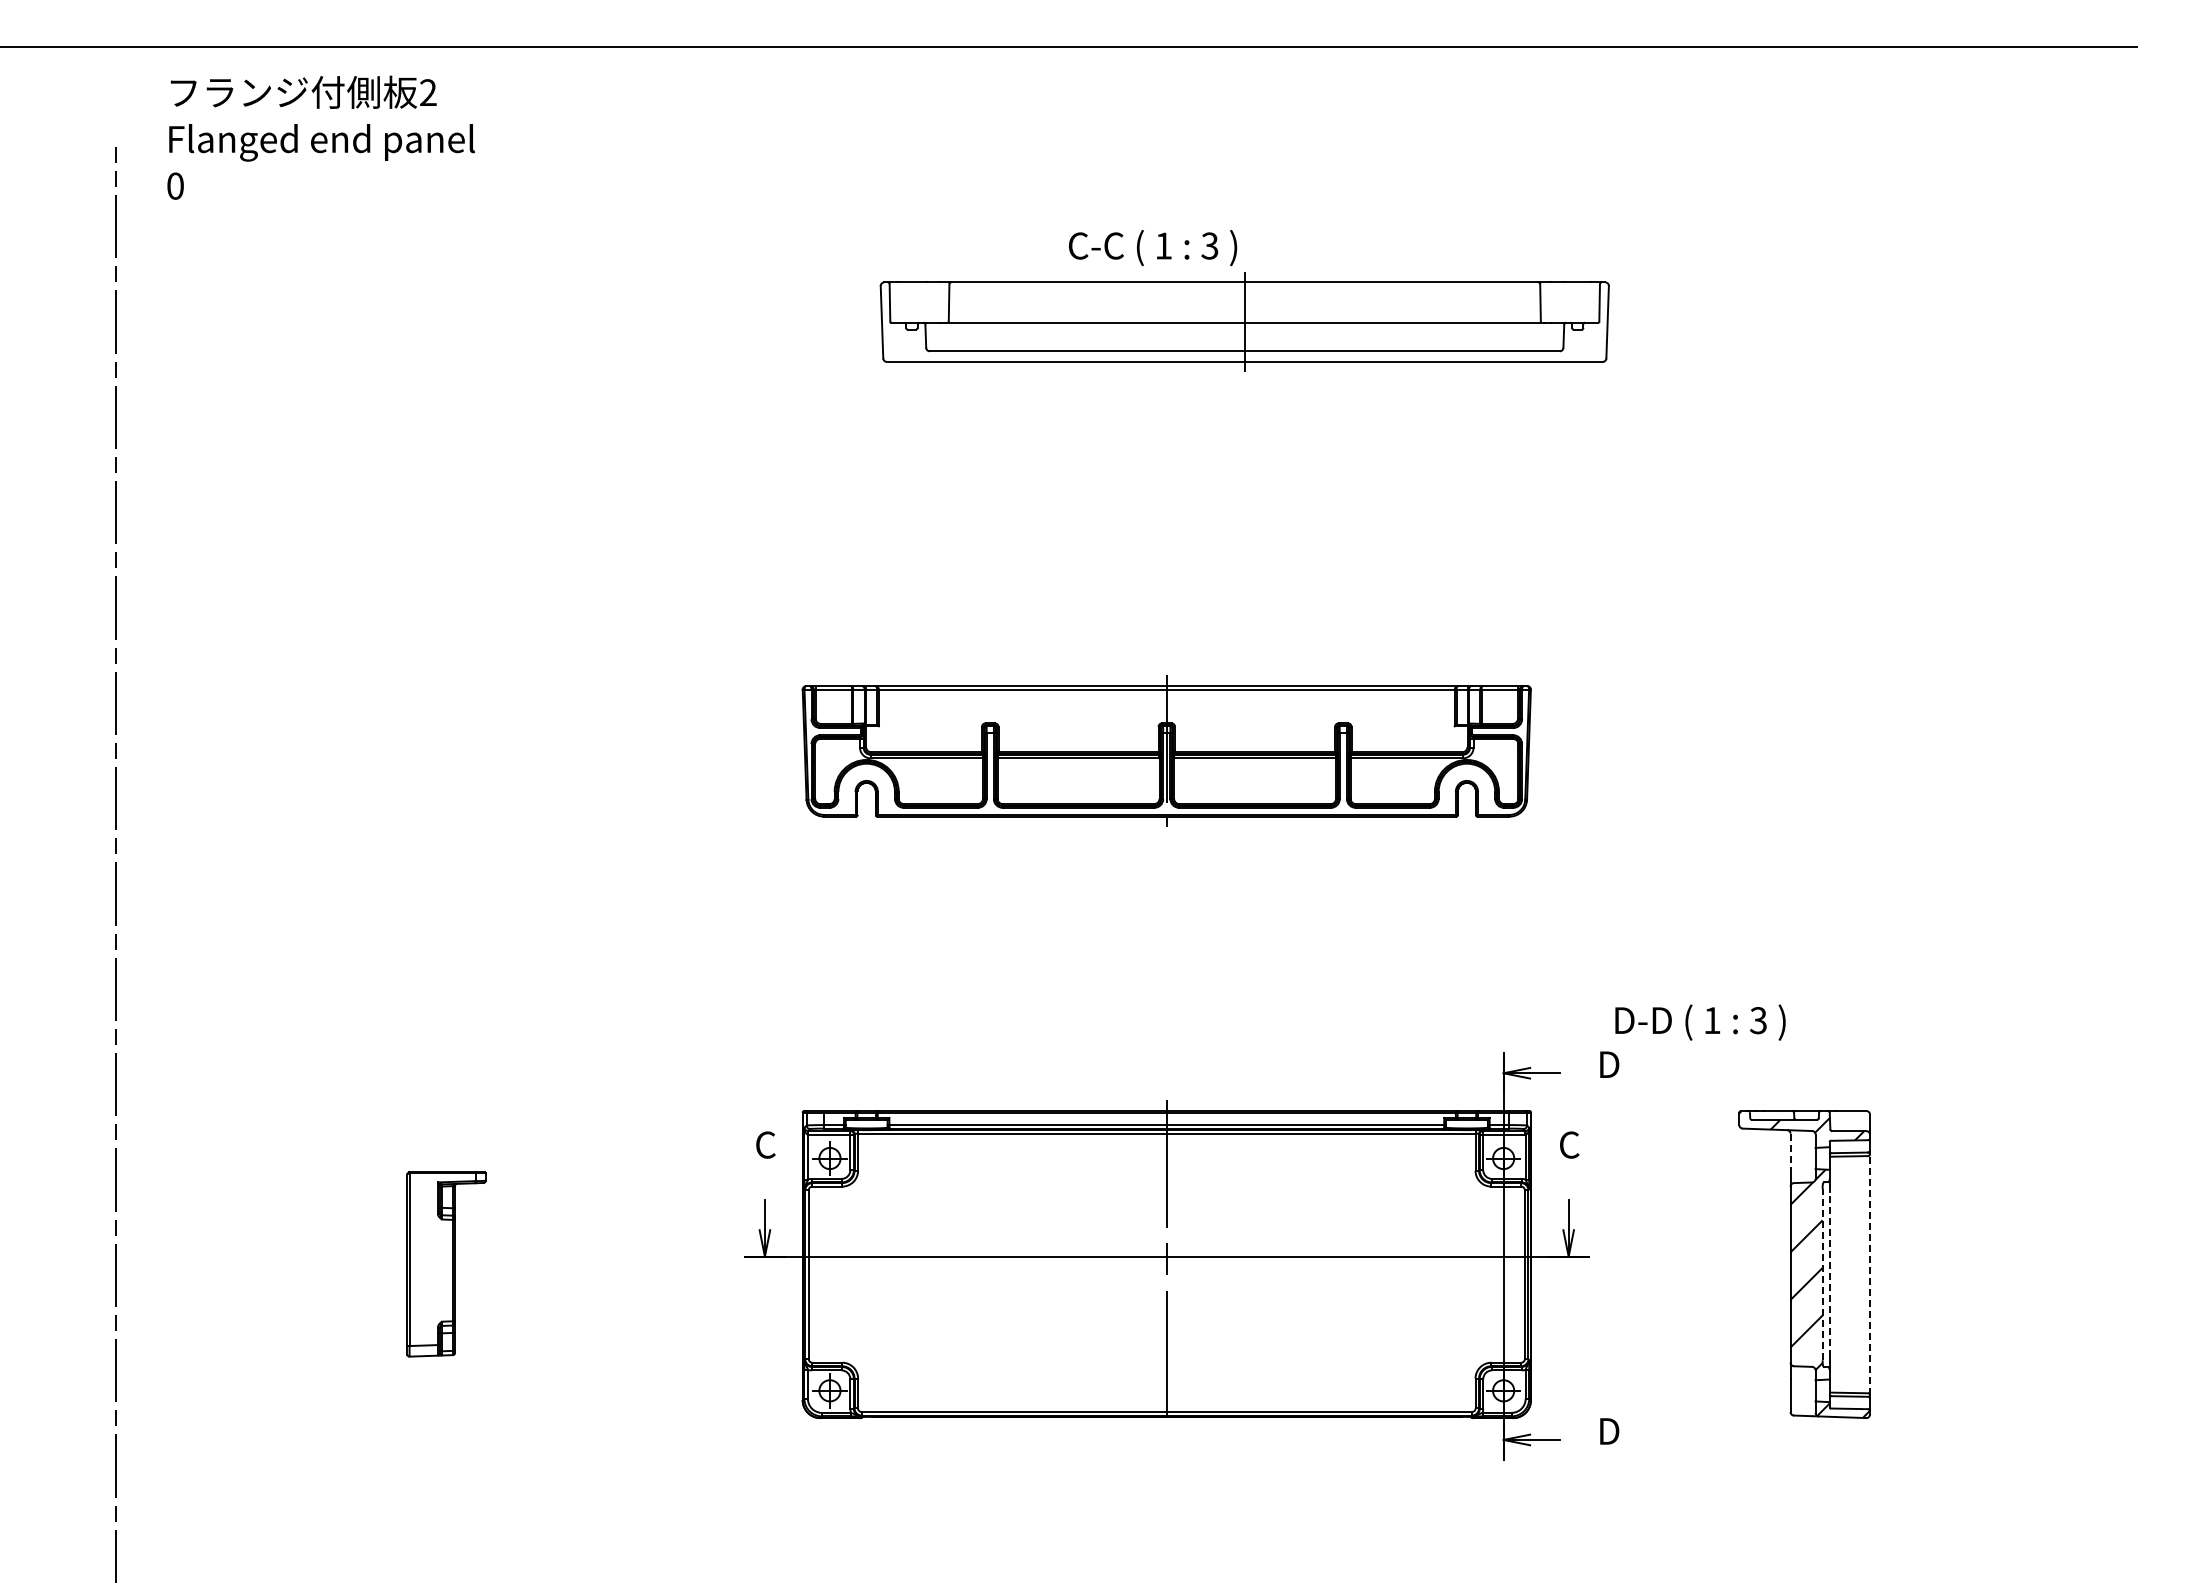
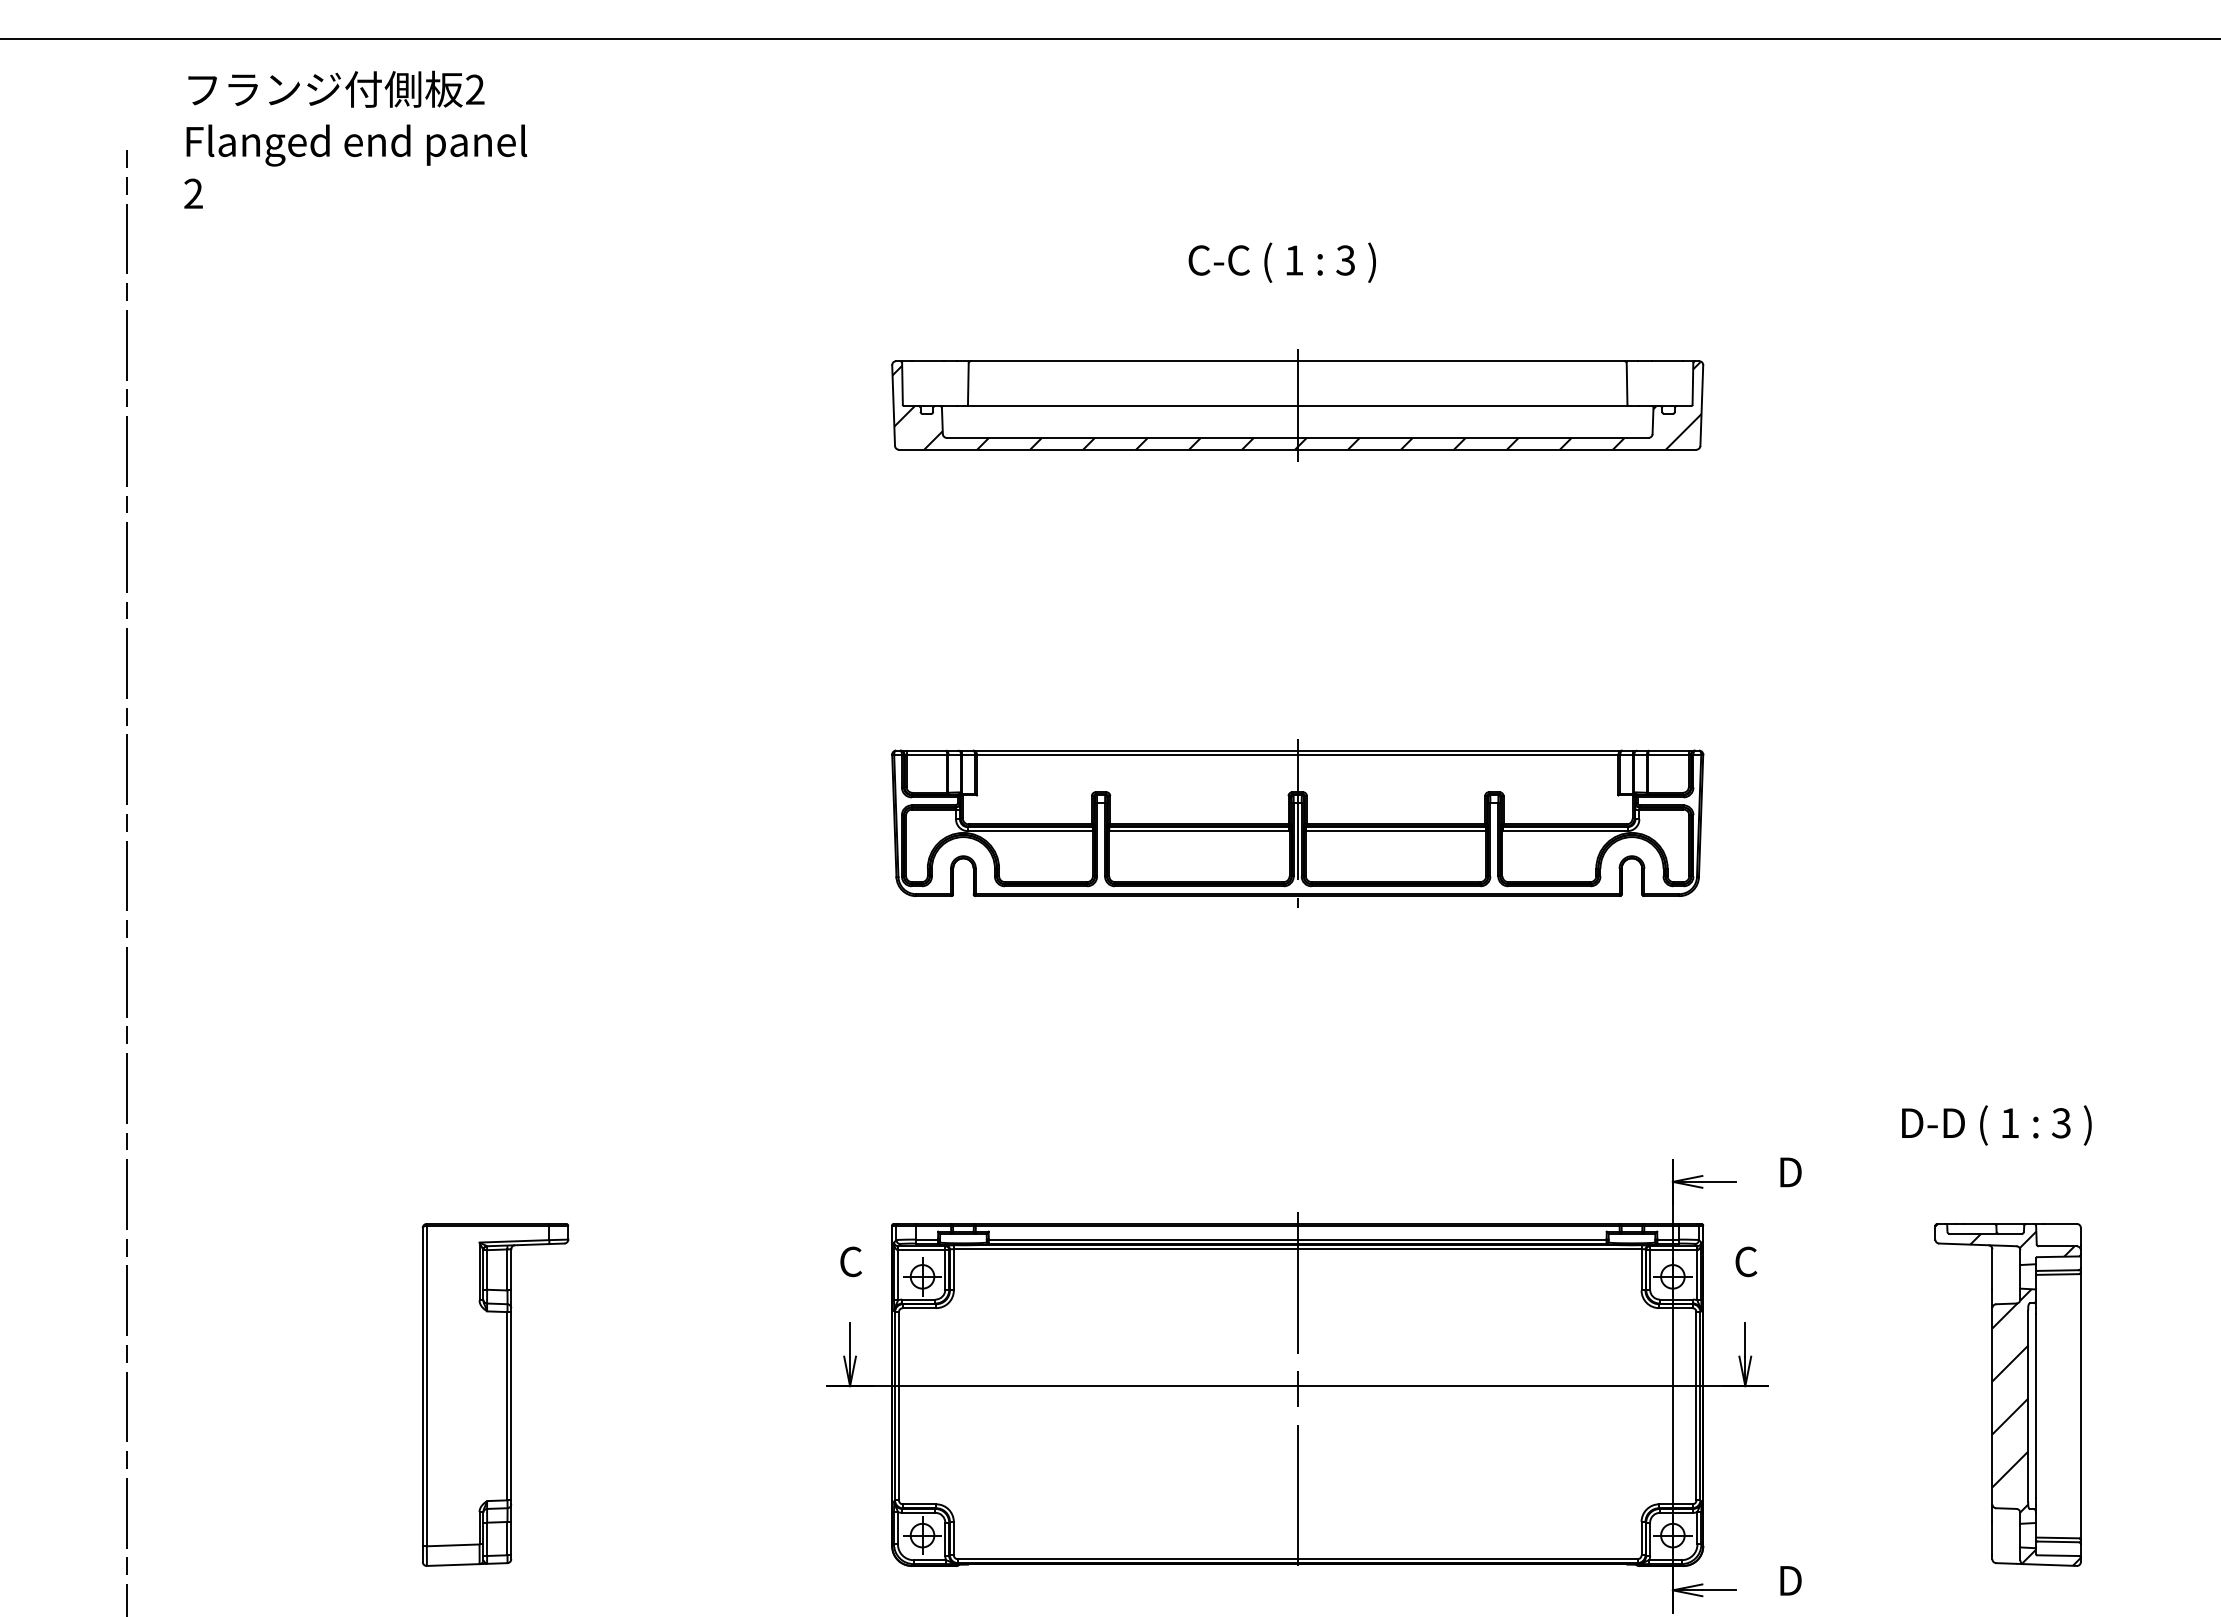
text: (175, 185) -> (193, 193), 0 -> 2
part: (1244, 321) -> (1297, 404), moved
text: (1700, 1022) -> (1996, 1125), moved
line: (1790, 1152) -> (1992, 1270), dashed -> solid
part: (446, 1264) -> (495, 1394), size x1.67
line: (1822, 1274) -> (2028, 1406), dashed -> solid
line: (1829, 1274) -> (2035, 1406), dashed -> solid
line: (1869, 1274) -> (2080, 1406), dashed -> solid

